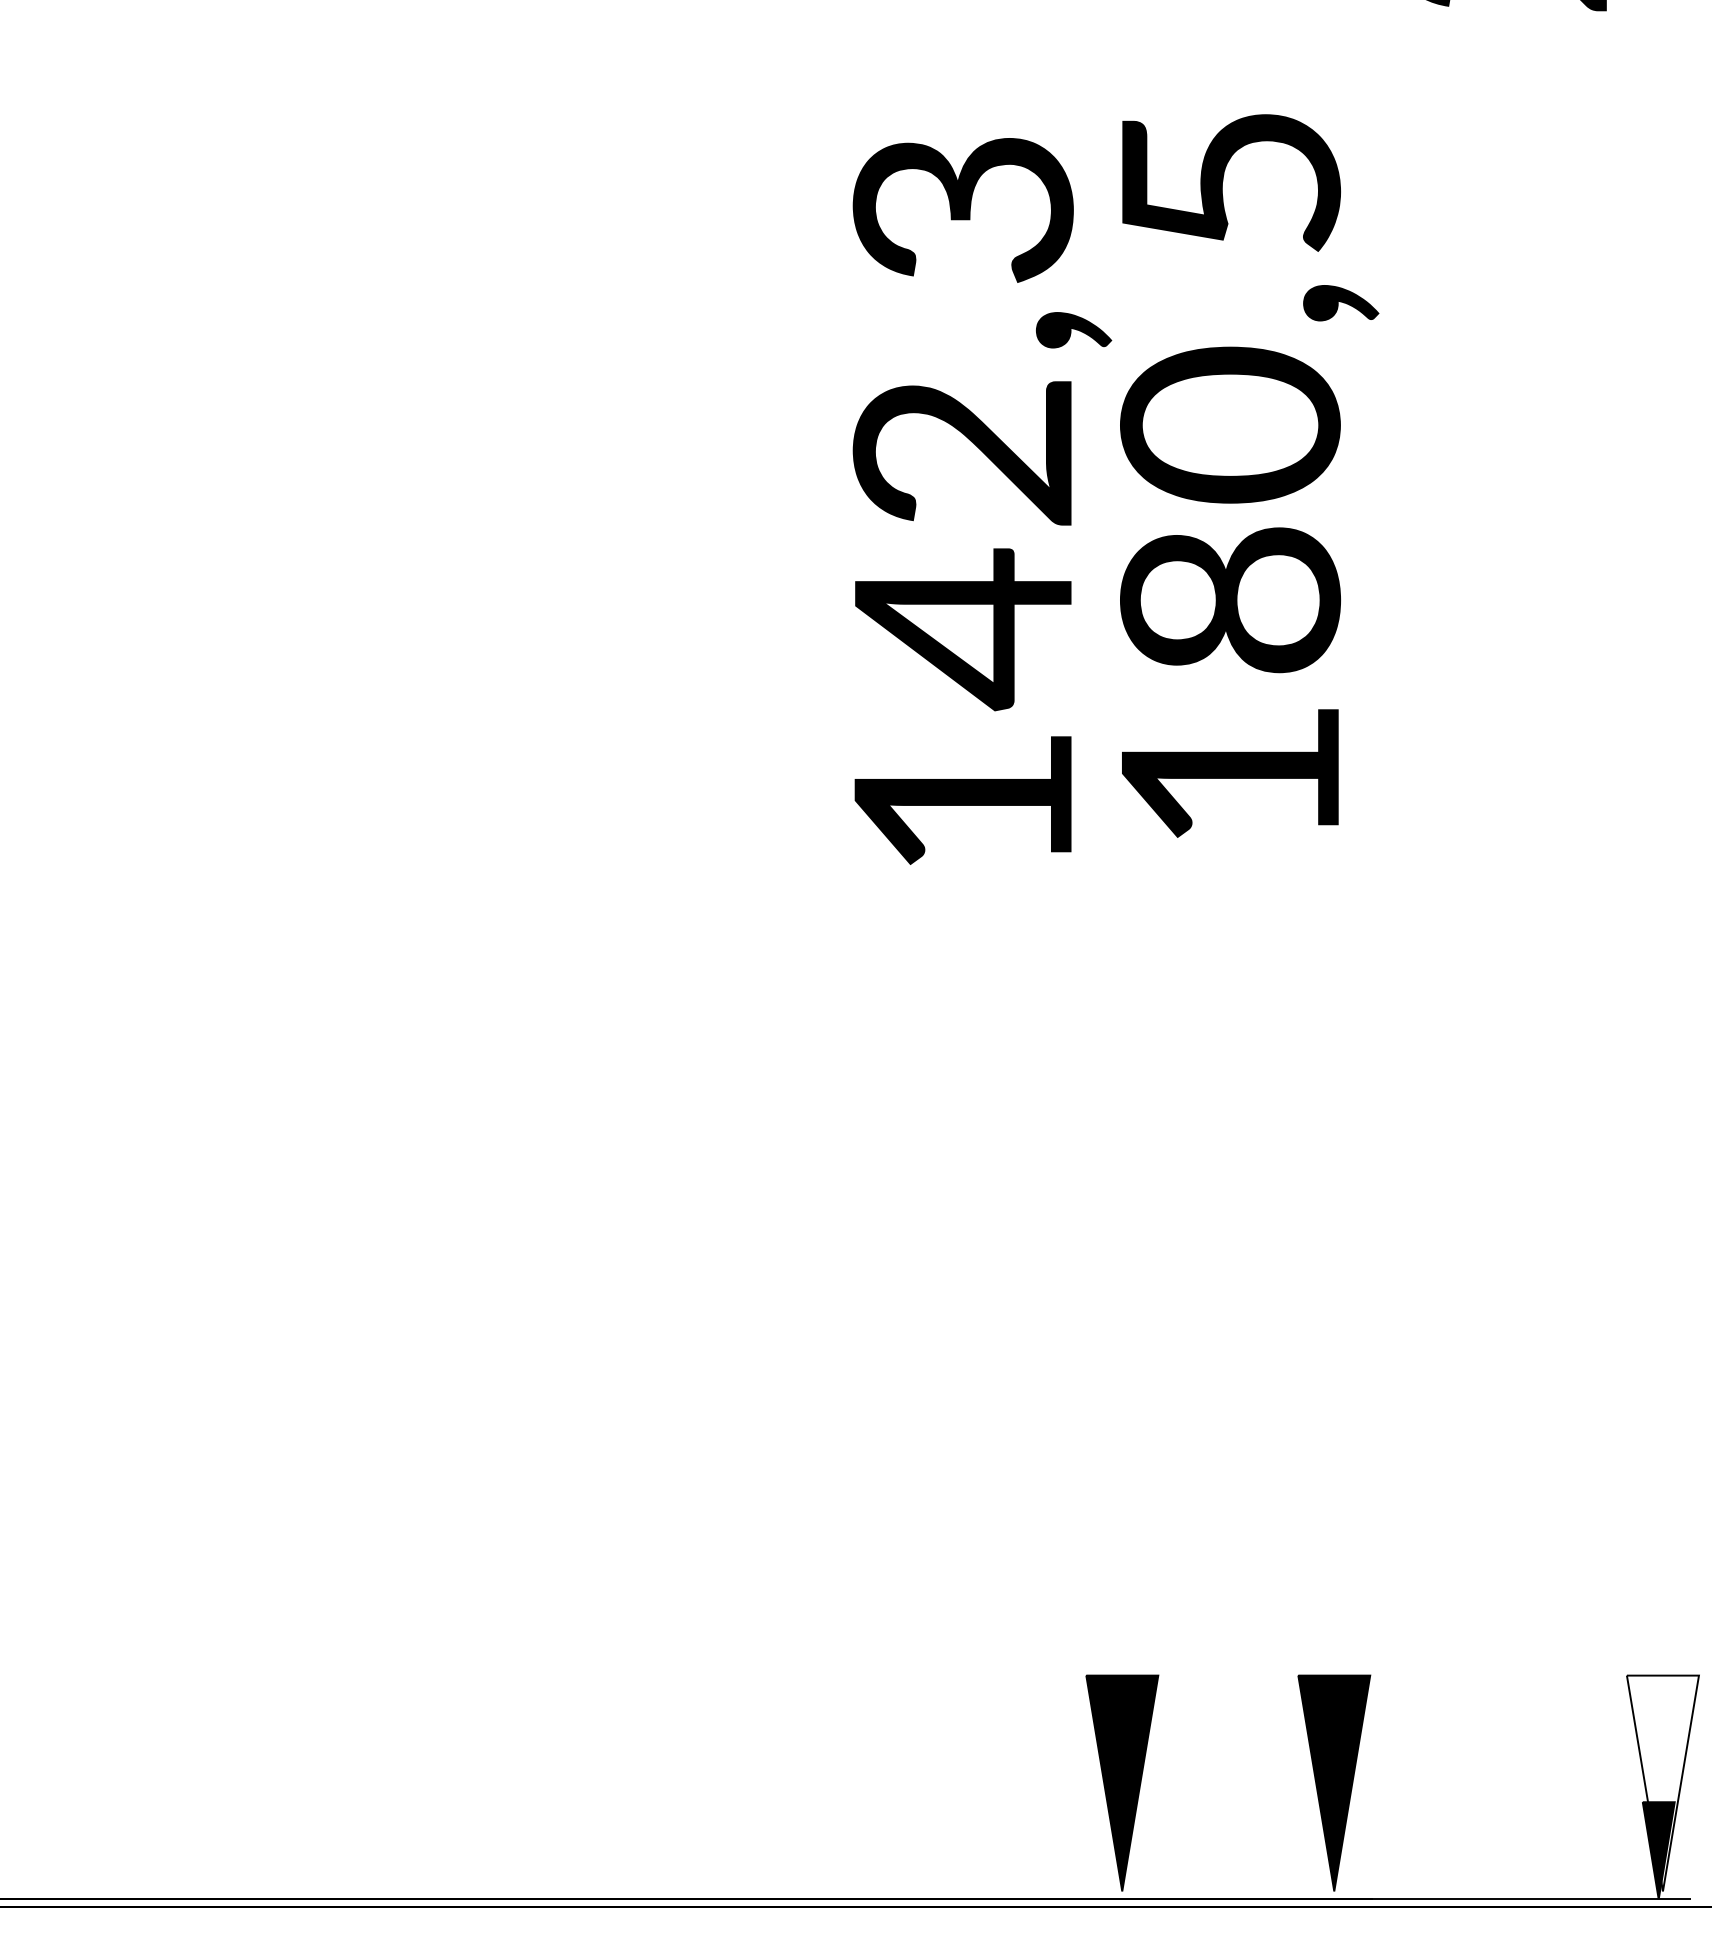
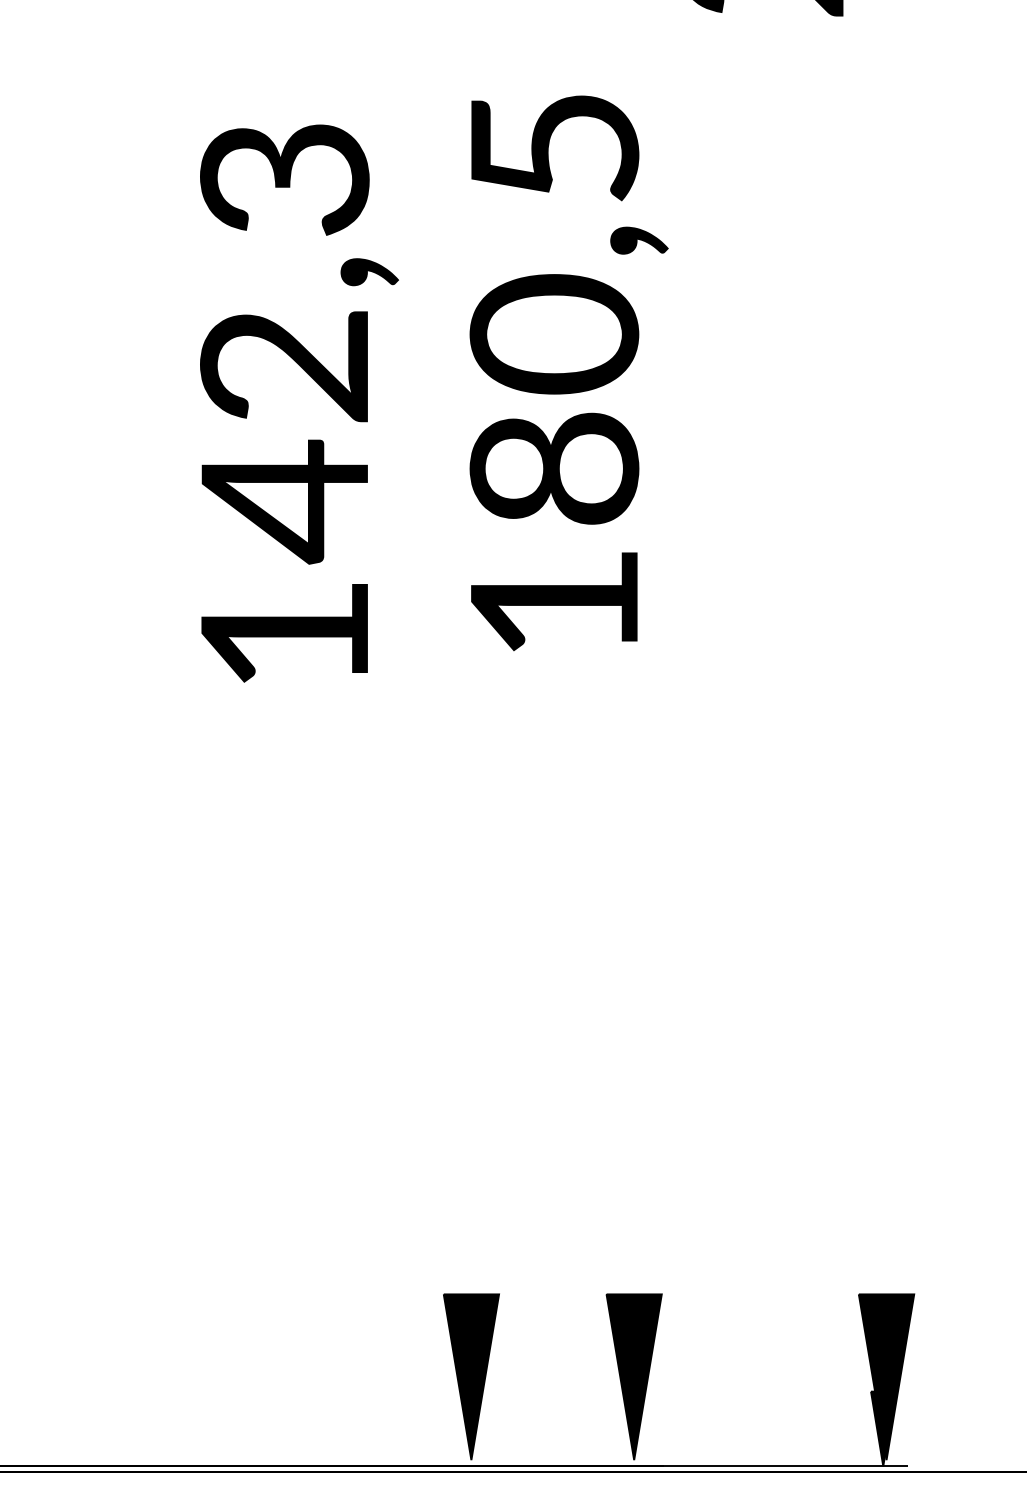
text: (982, 501) -> (299, 403), moved
fill: (1662, 1783) -> (886, 1377), added

